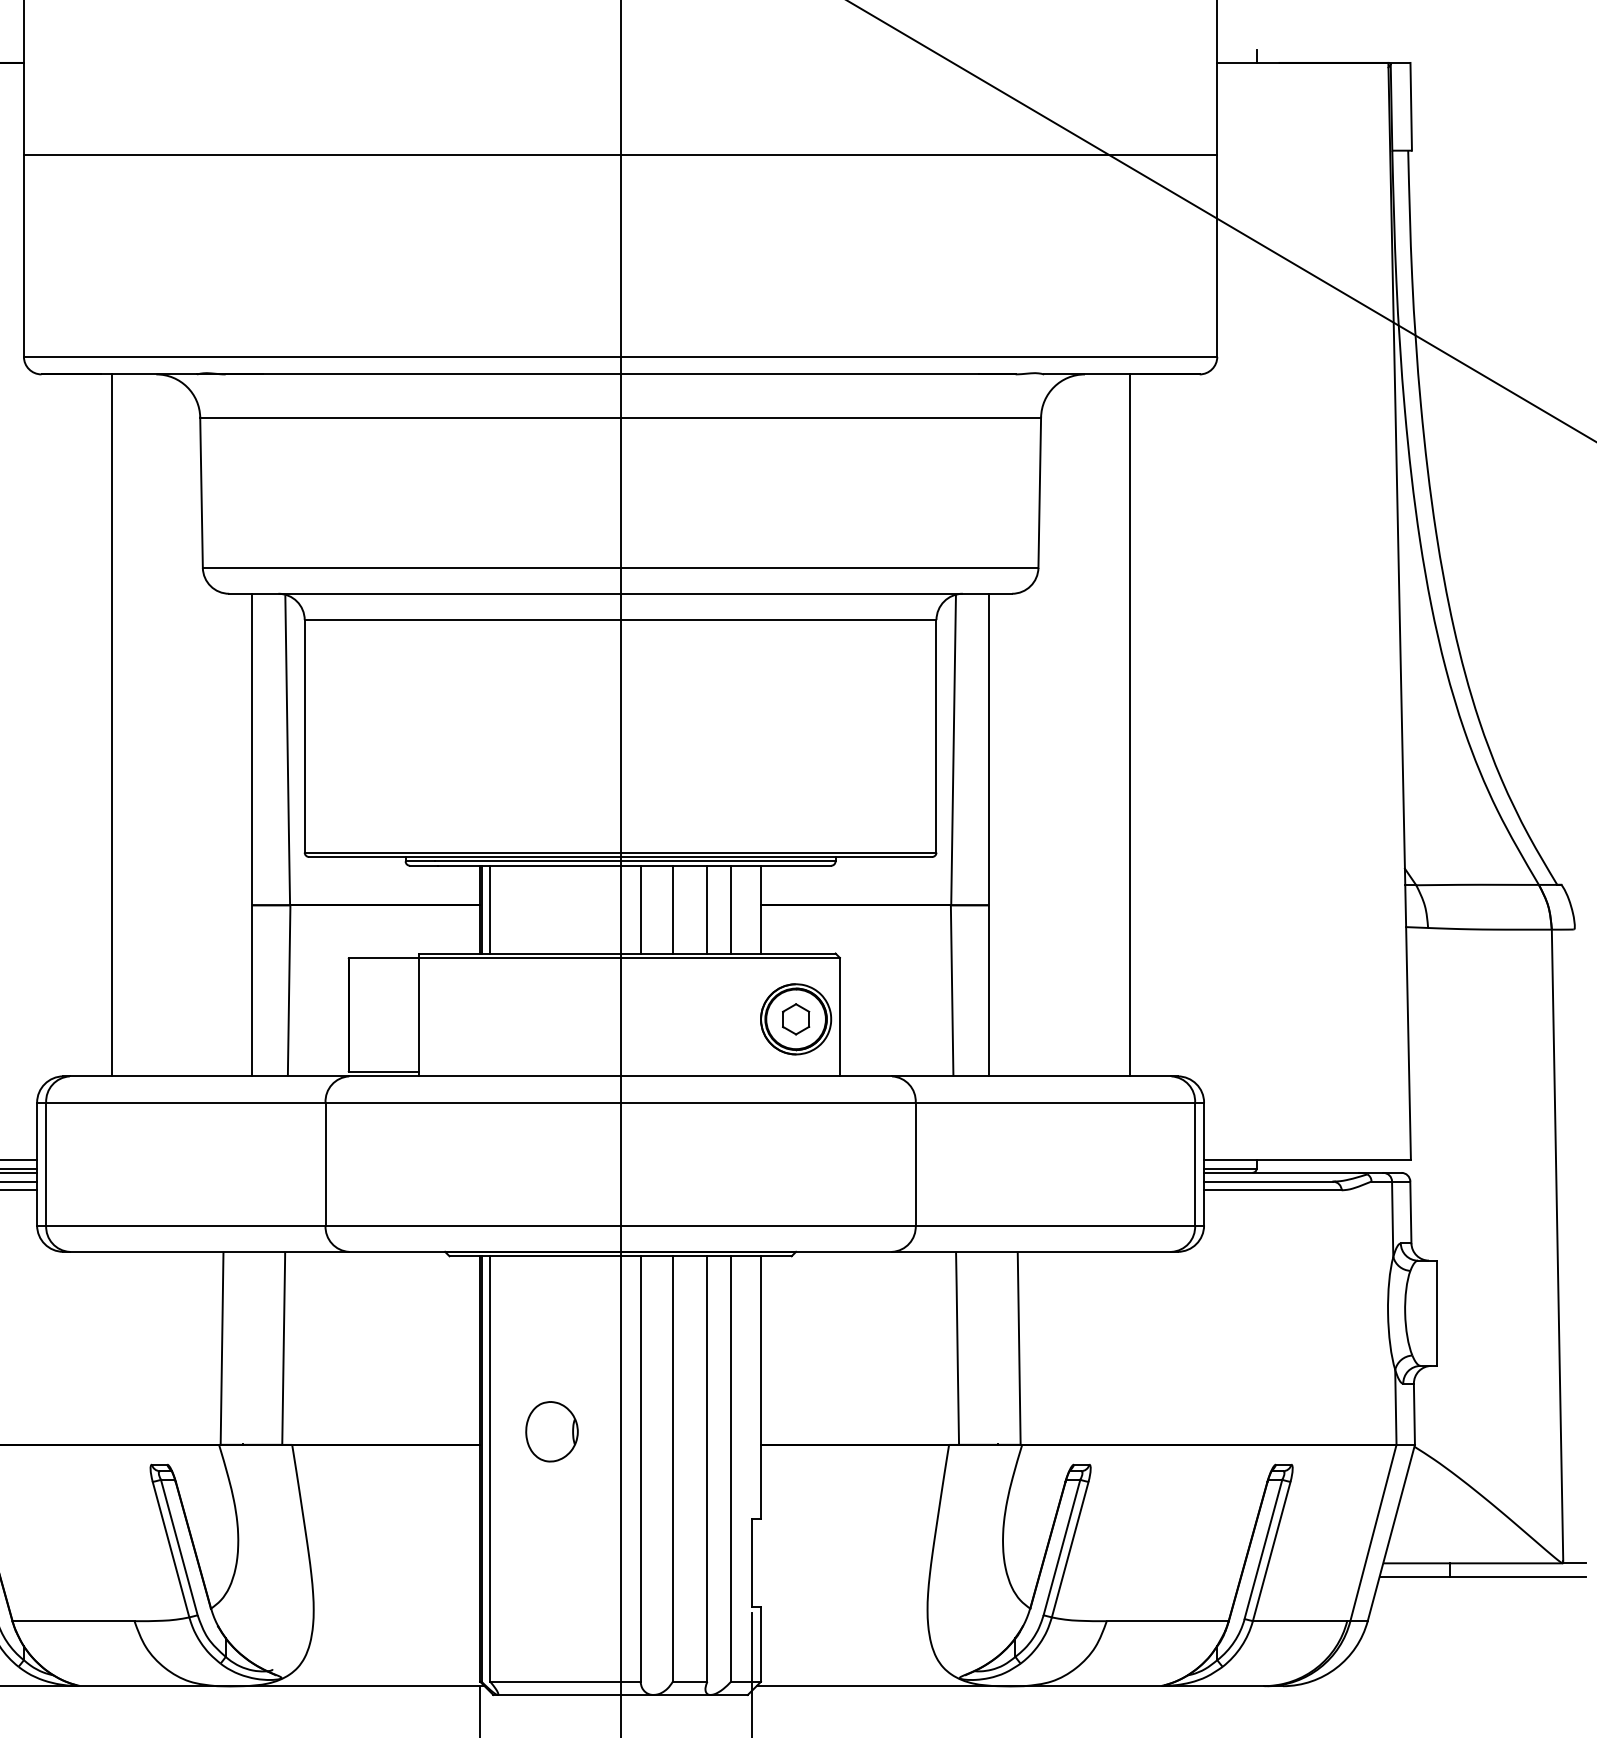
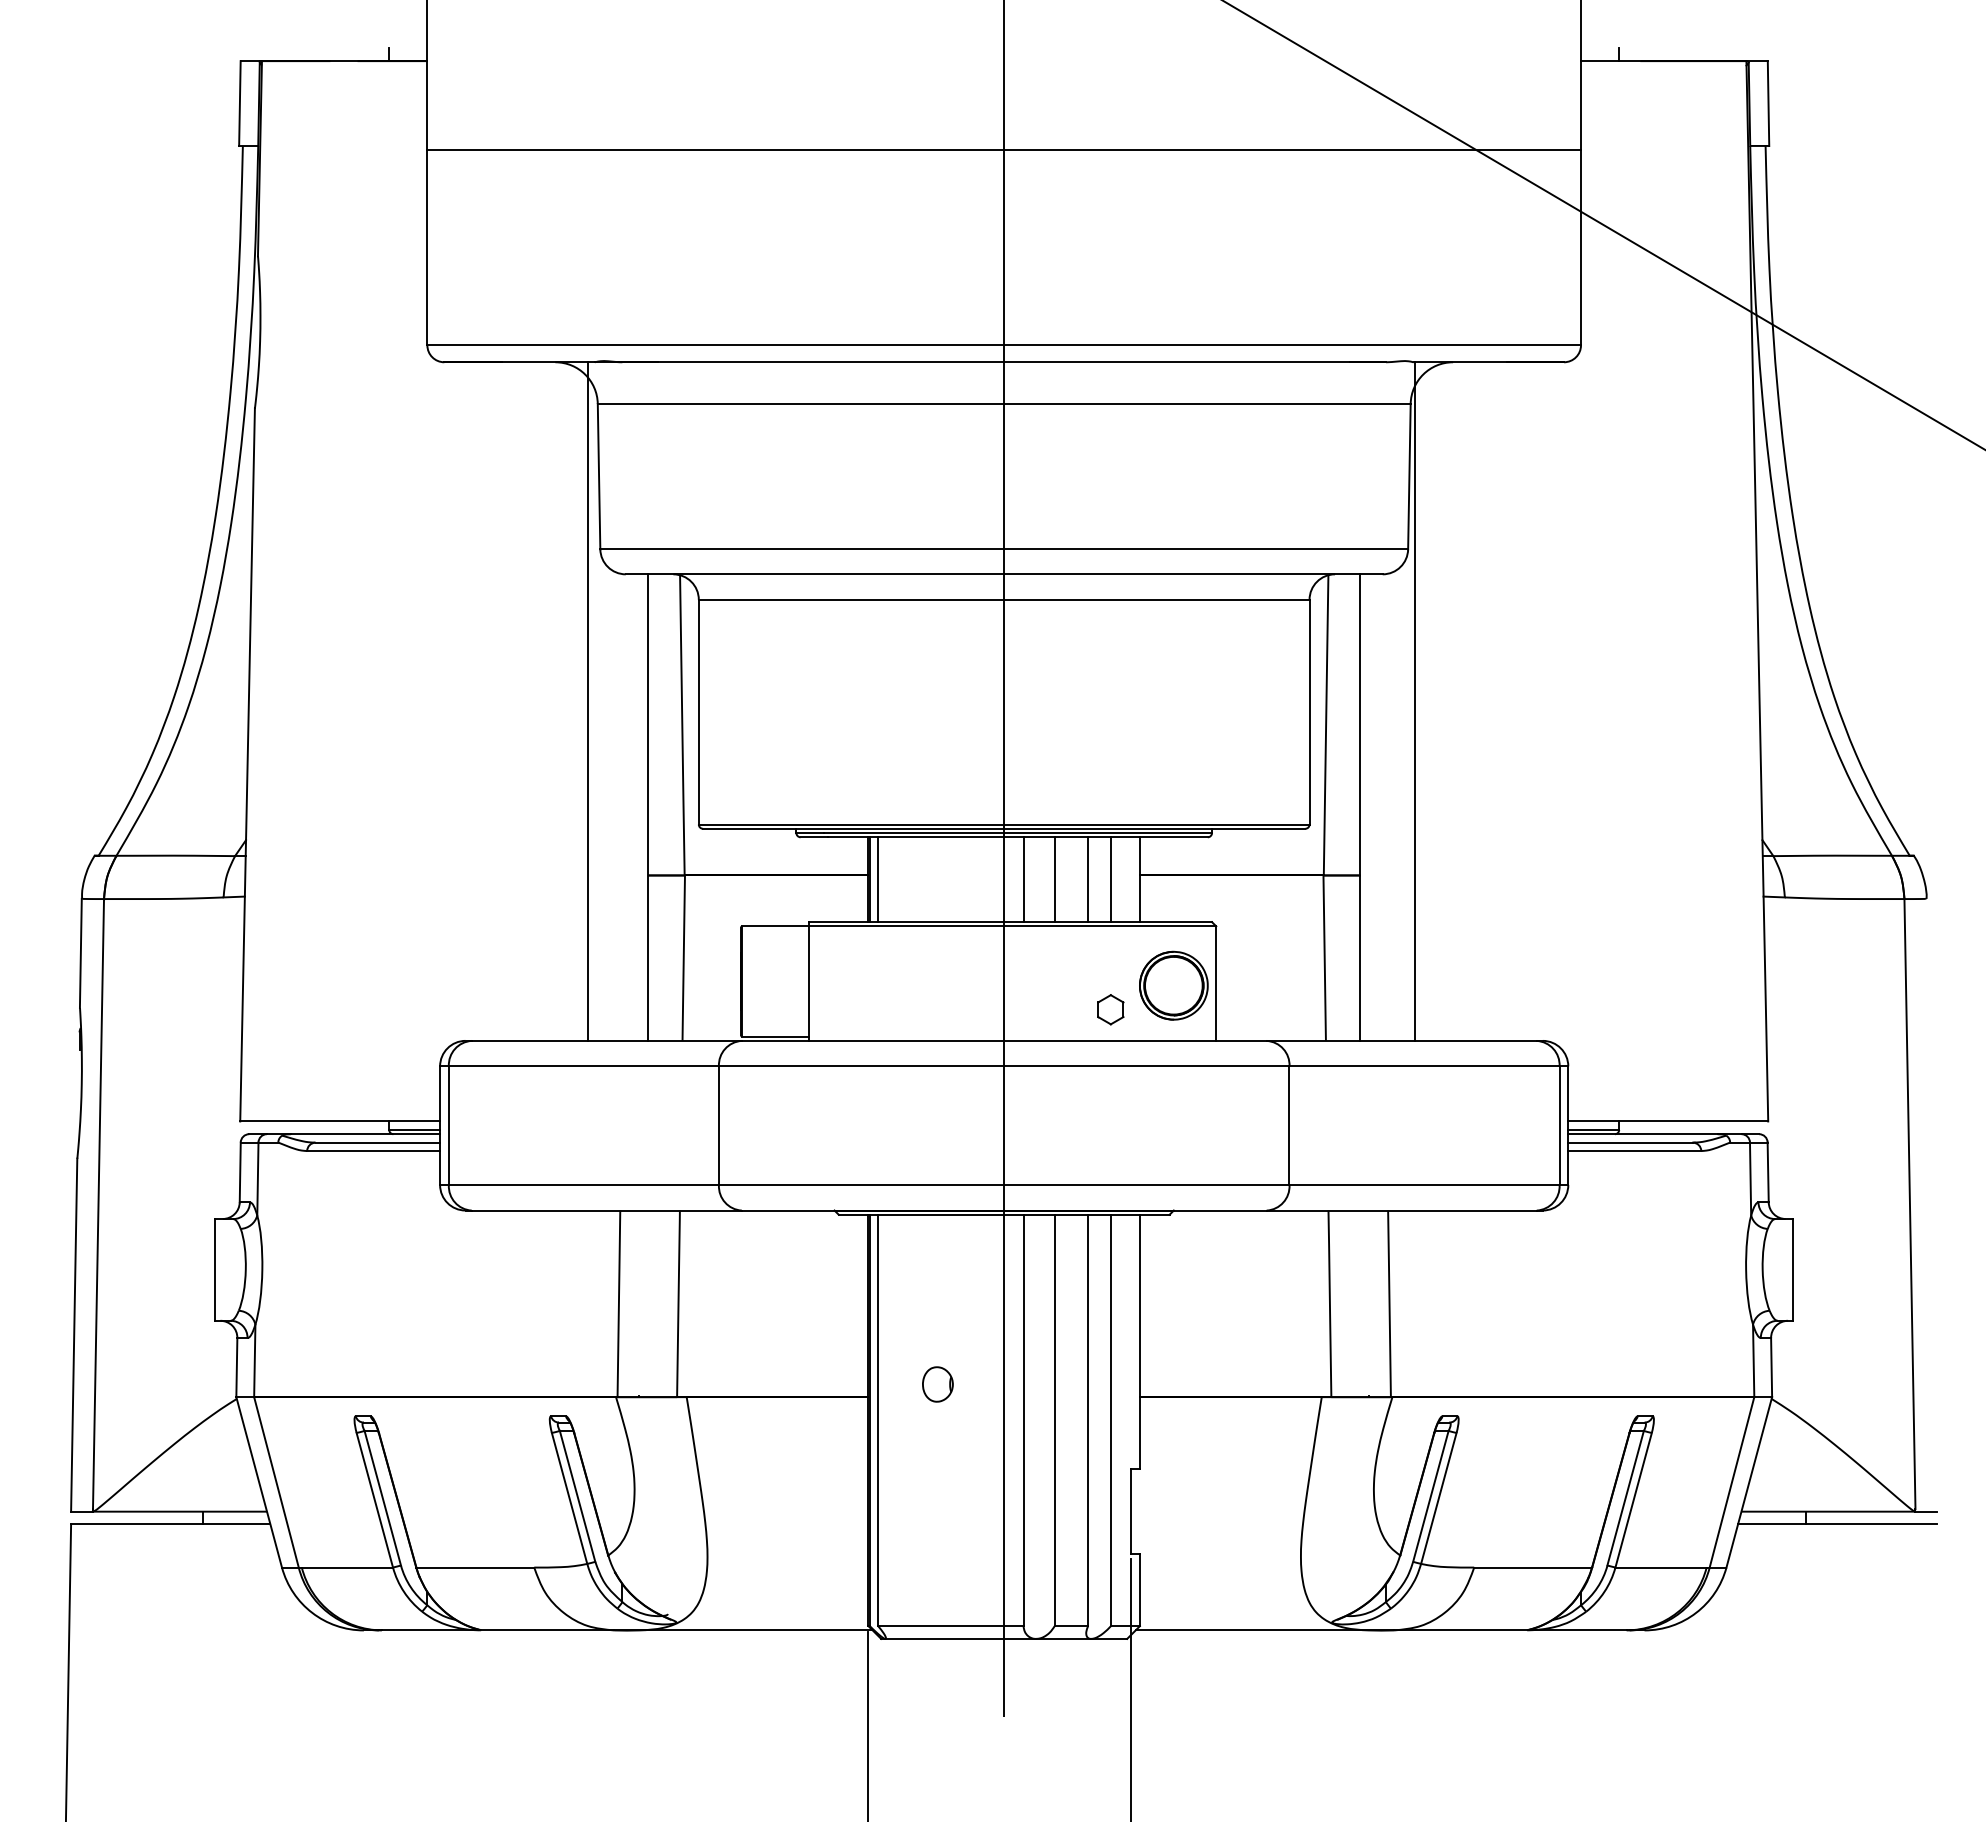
line: (111, 725) -> (588, 701), moved
line: (1129, 725) -> (1415, 701), moved
part: (795, 1019) -> (1110, 1009), moved
part: (551, 1431) -> (937, 1384), size x0.6

